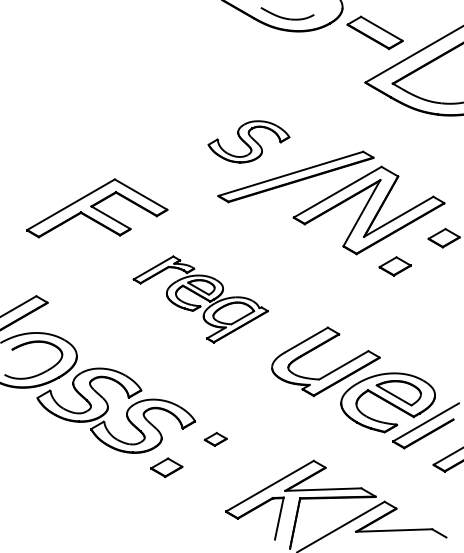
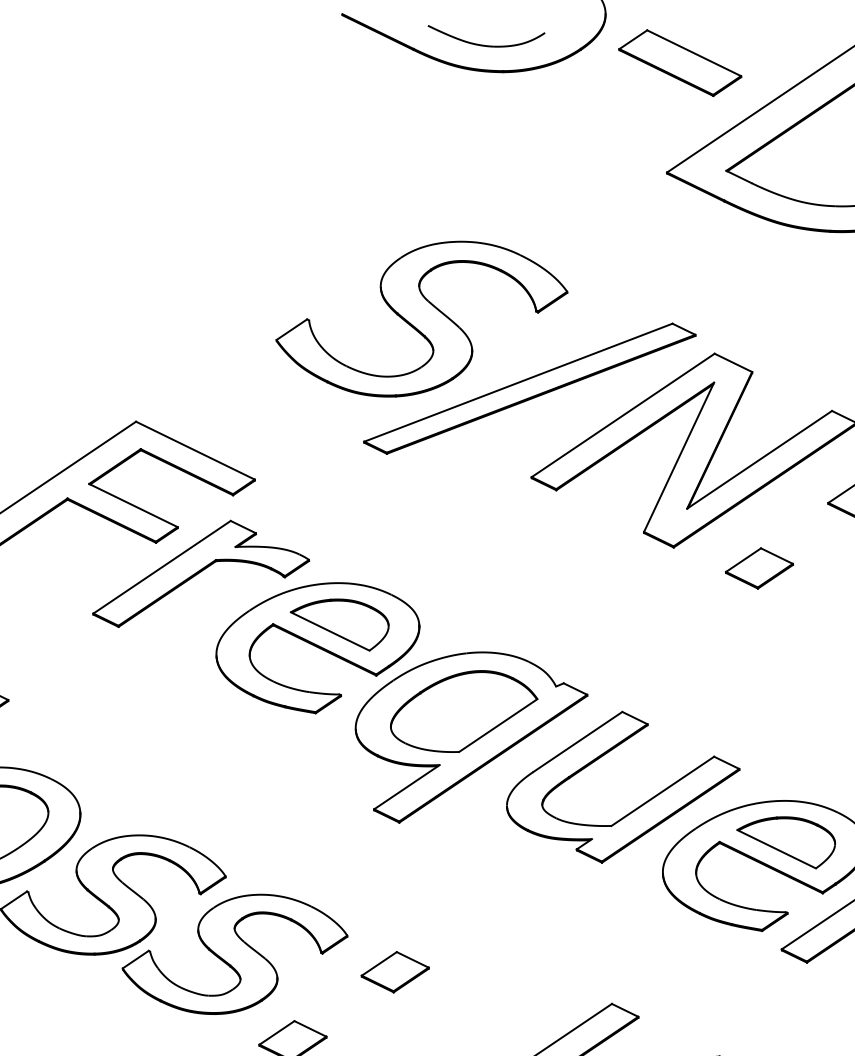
part: (248, 141) -> (421, 318), size x1.67
part: (200, 299) -> (340, 669), size x1.67
part: (215, 439) -> (394, 972), size x1.43

